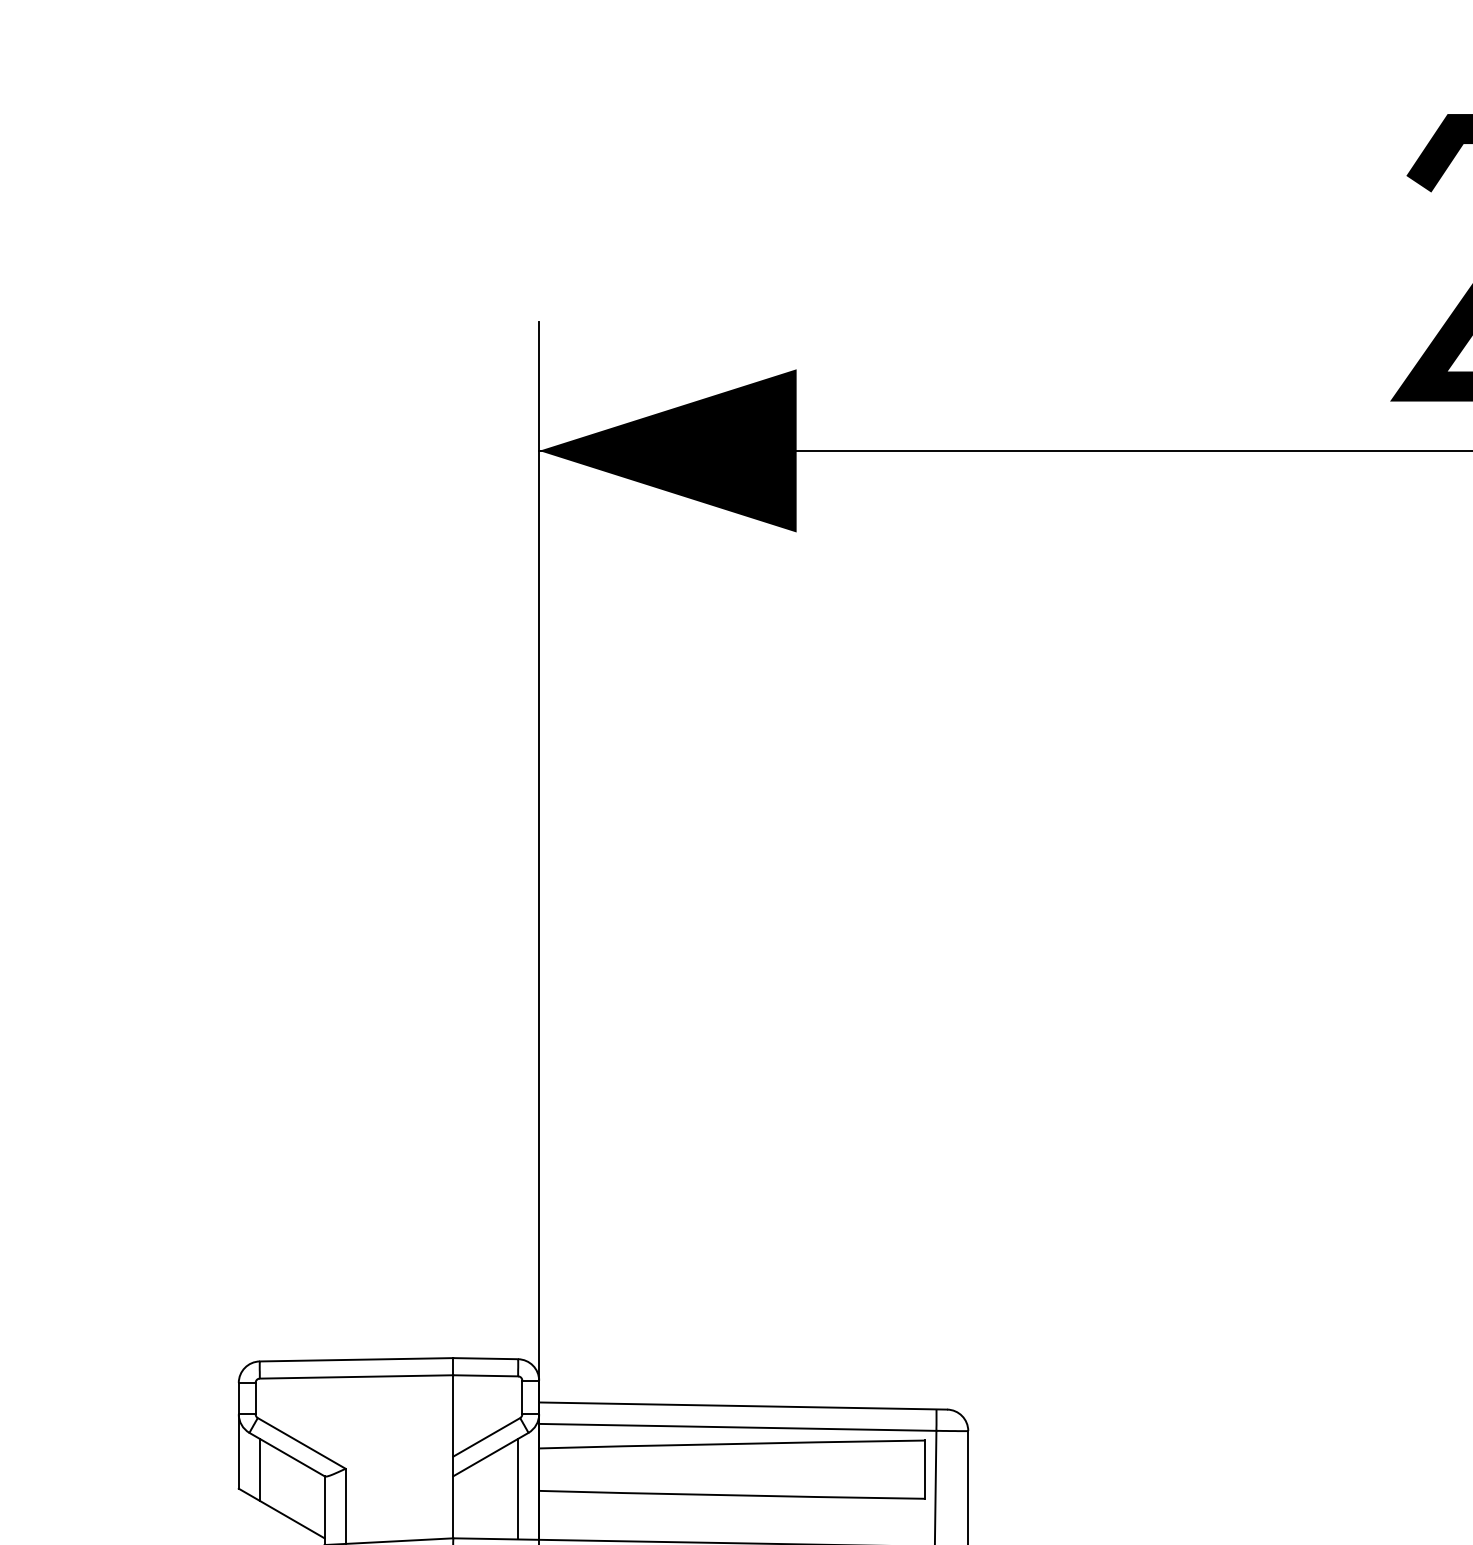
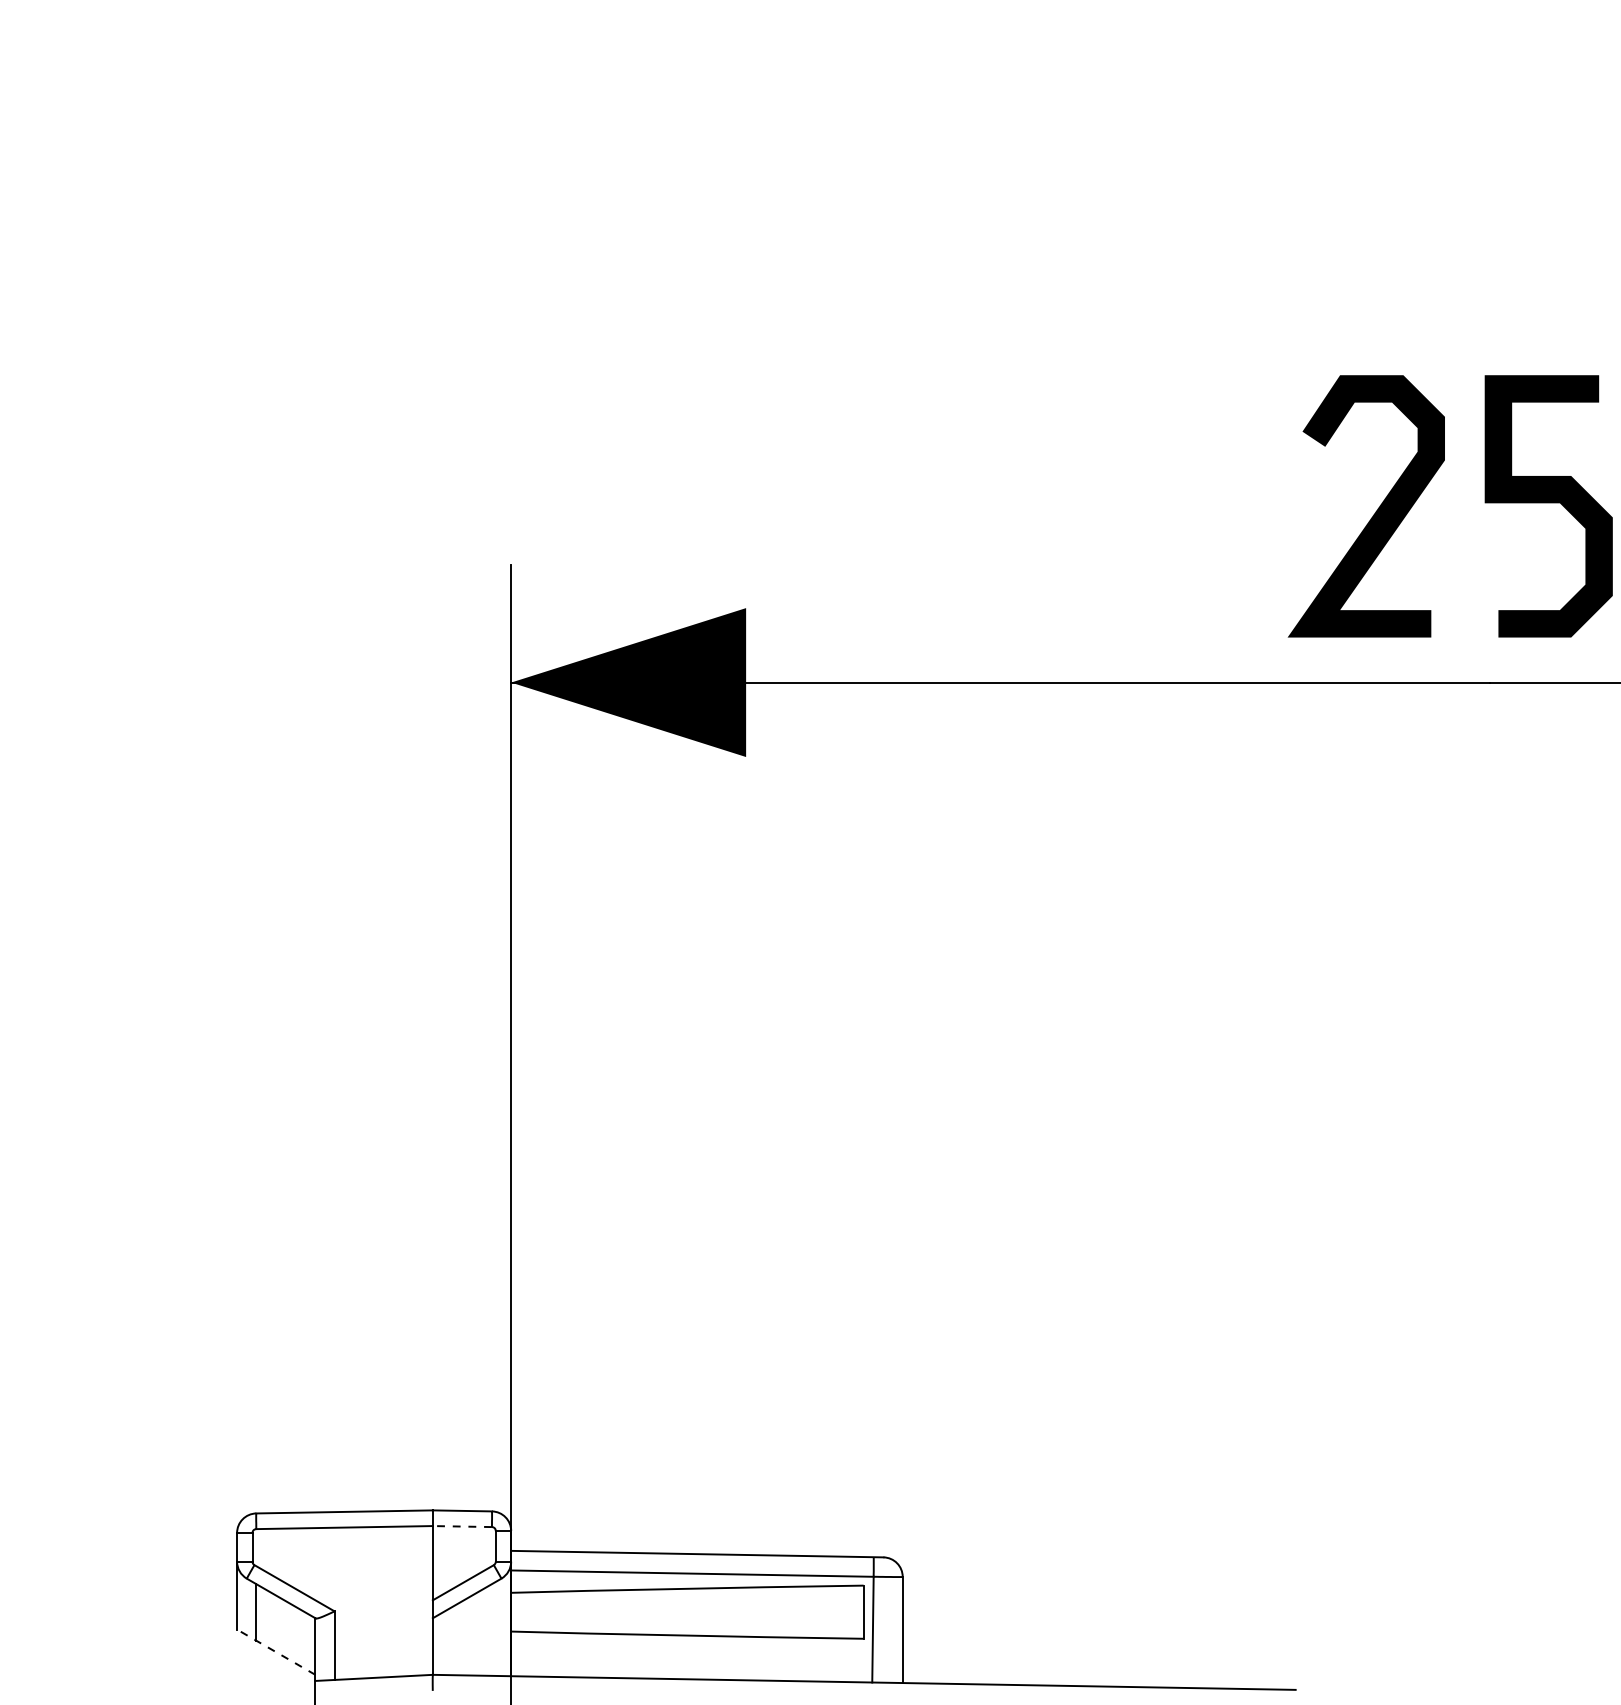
line: (485, 1375) -> (462, 1526), solid -> dashed
line: (517, 1488) -> (491, 1629), removed
line: (280, 1512) -> (275, 1651), solid -> dashed

